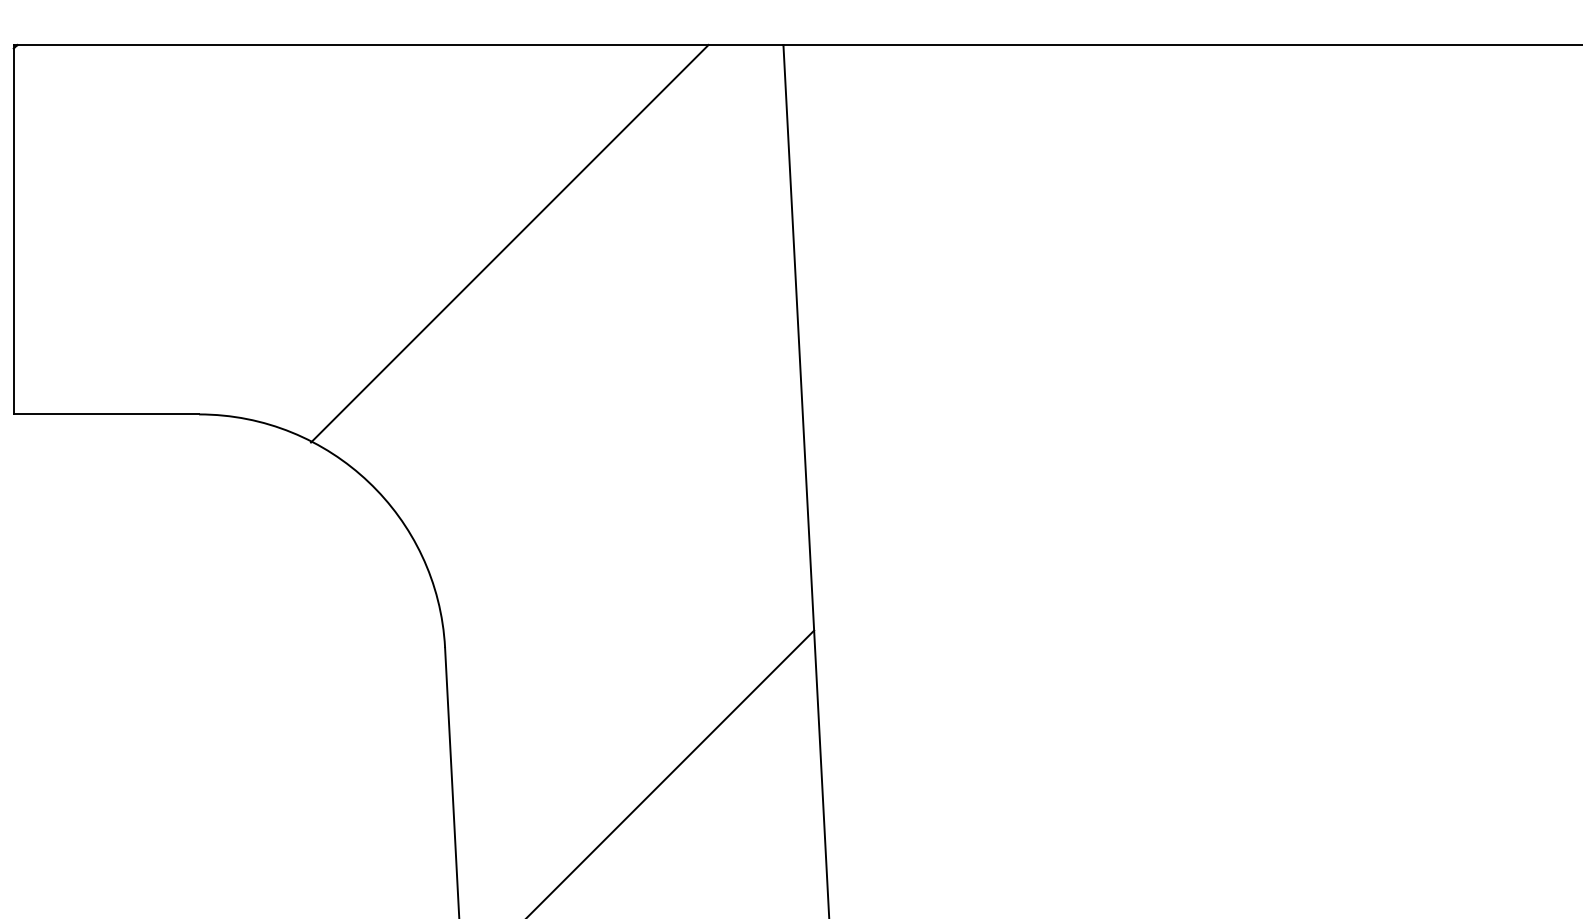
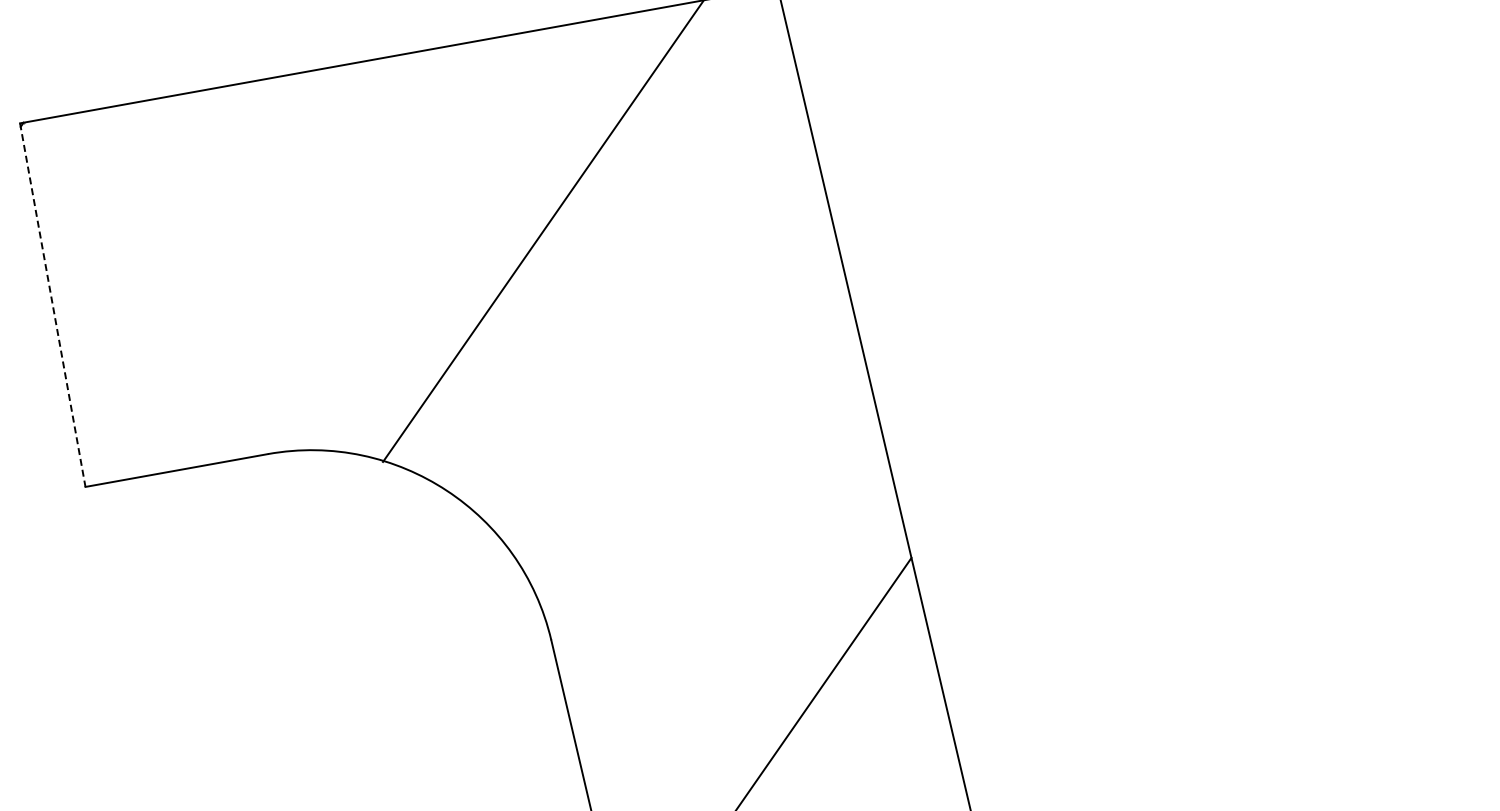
line: (13, 229) -> (52, 304), solid -> dashed

